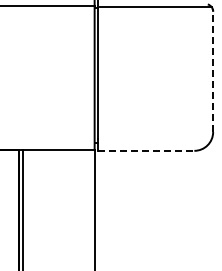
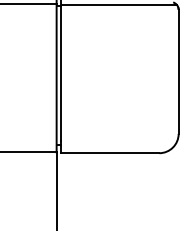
line: (213, 71) -> (179, 71), dashed -> solid
line: (146, 150) -> (110, 152), dashed -> solid

